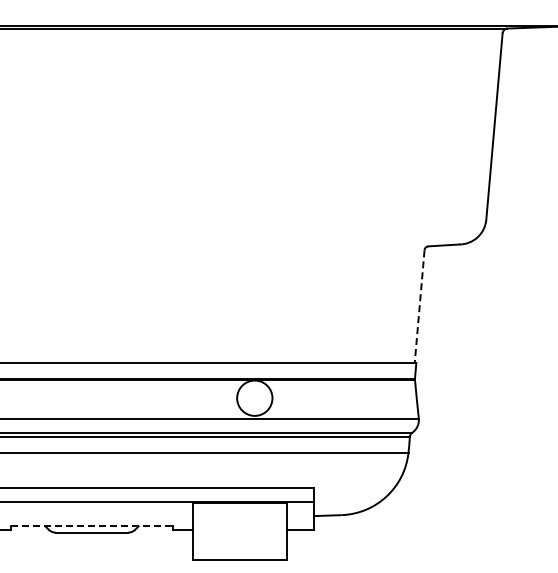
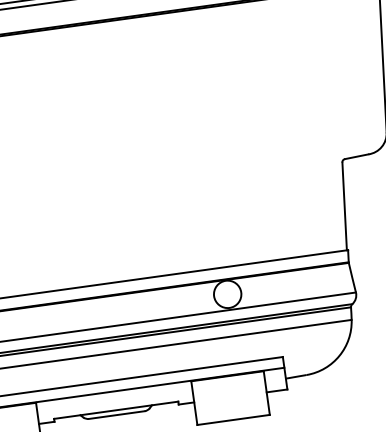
line: (419, 306) -> (344, 206), dashed -> solid
line: (92, 526) -> (116, 410), dashed -> solid

